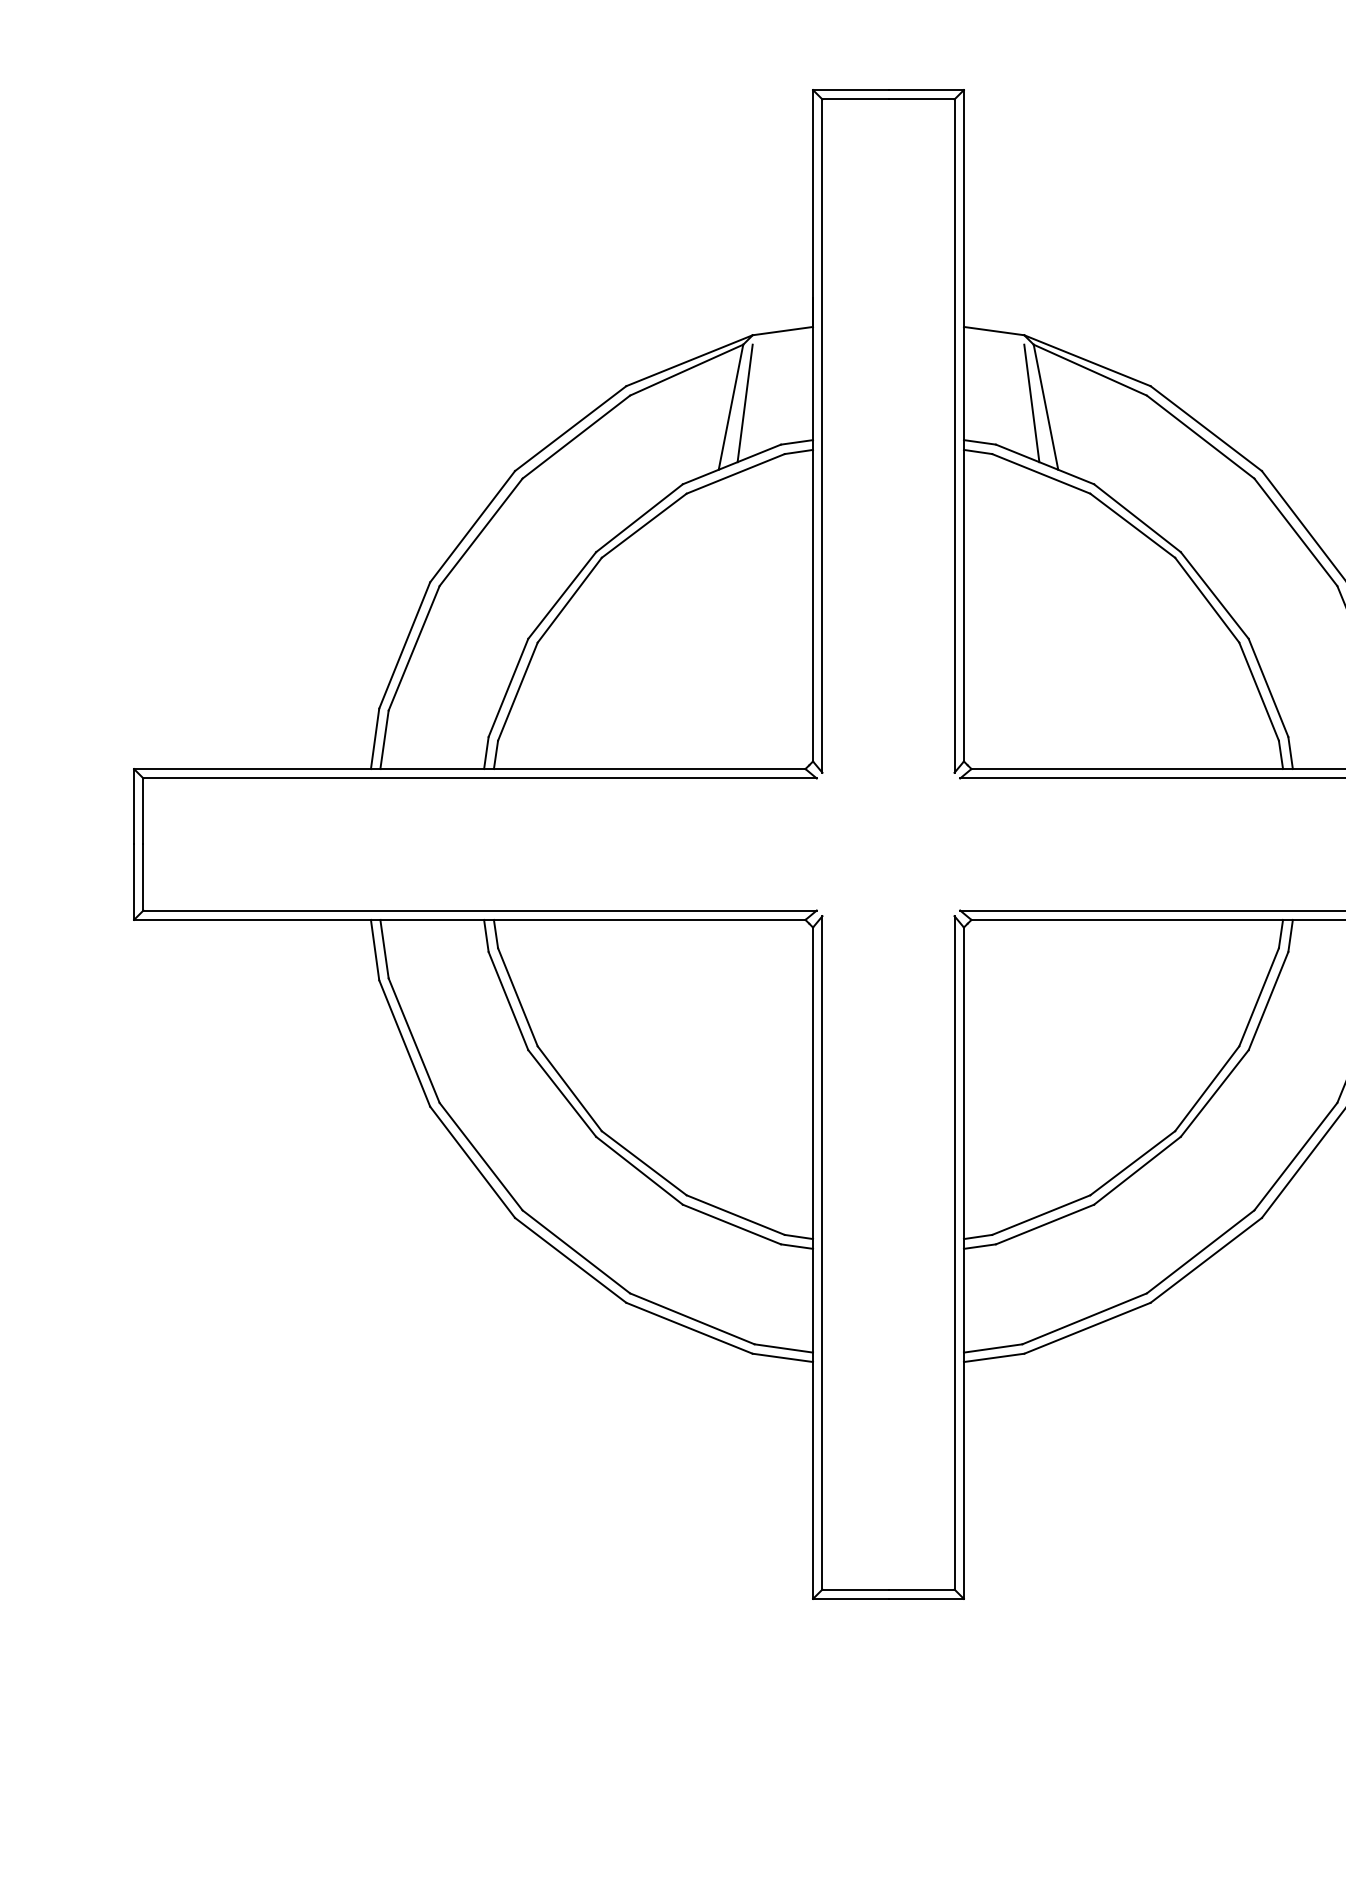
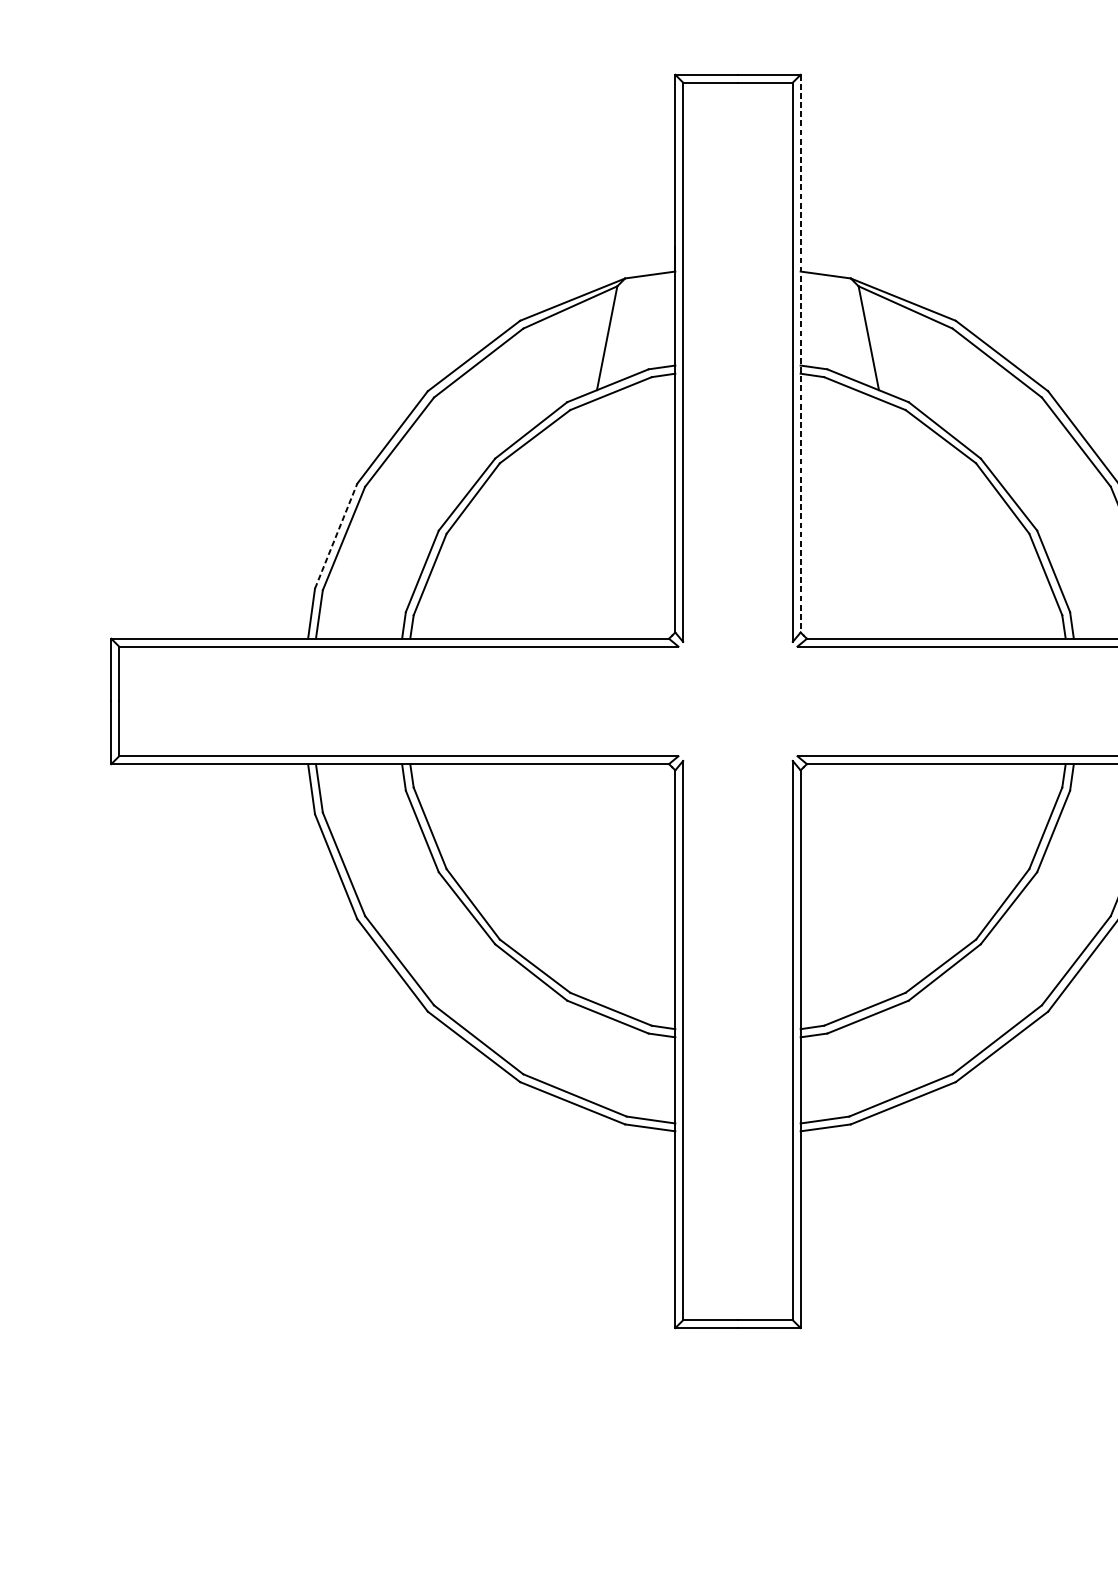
line: (744, 403) -> (618, 335), removed
line: (1031, 403) -> (856, 335), removed
line: (963, 425) -> (800, 353), solid -> dashed
line: (404, 645) -> (335, 536), solid -> dashed

